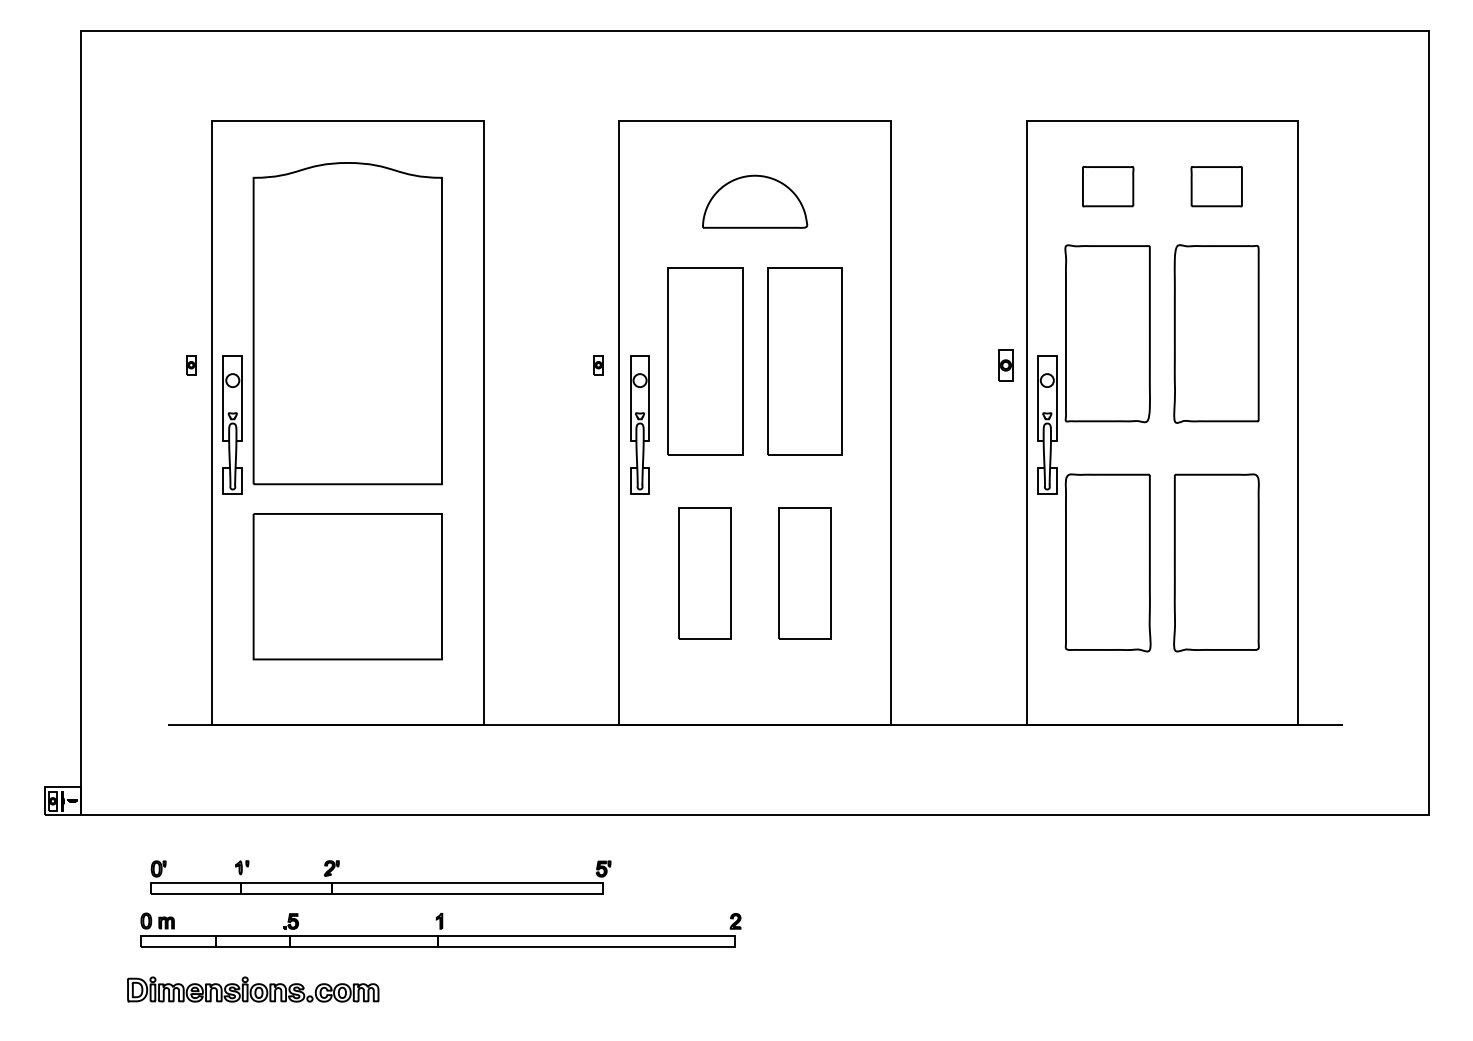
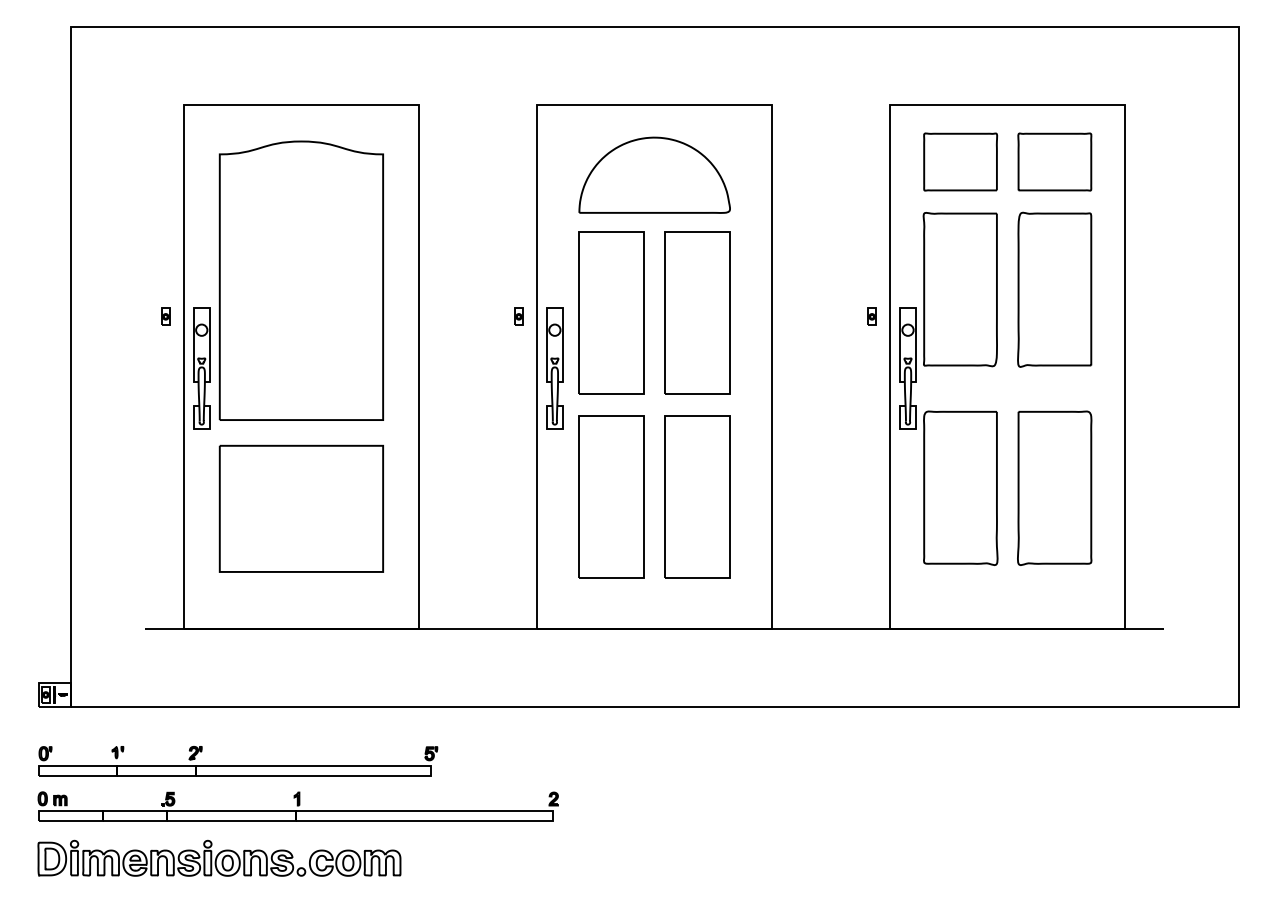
part: (1107, 186) -> (960, 161), size x1.67
part: (1216, 186) -> (1054, 161), size x1.67
part: (754, 201) -> (654, 174), size x1.67
part: (1005, 364) -> (871, 316), size x0.62
part: (705, 572) -> (611, 496), size x1.43
part: (804, 572) -> (697, 496), size x1.43
part: (381, 878) -> (238, 761), moved
part: (440, 929) -> (297, 806), moved
part: (253, 988) -> (219, 857), size x1.67

